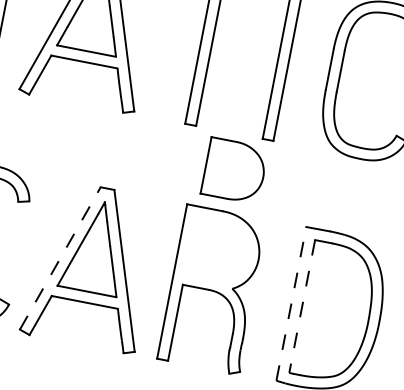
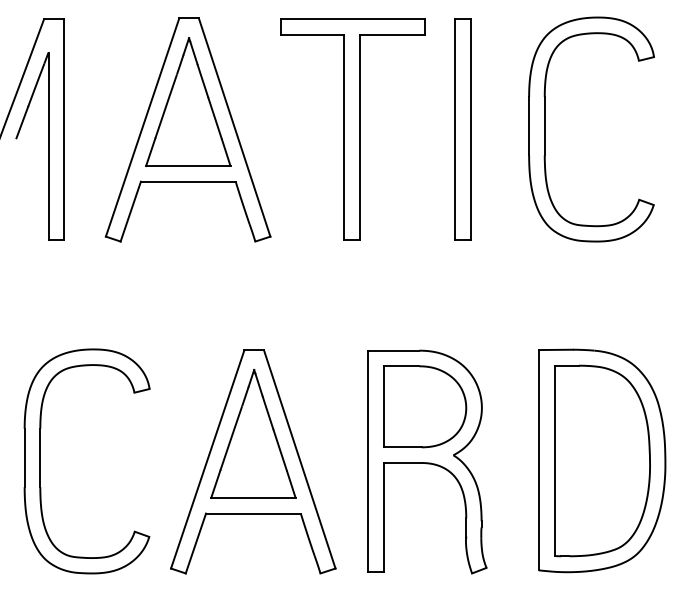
part: (235, 170) -> (425, 406), moved
line: (60, 257) -> (207, 458), dashed -> solid
line: (291, 303) -> (538, 459), dashed -> solid
line: (302, 306) -> (554, 461), dashed -> solid

